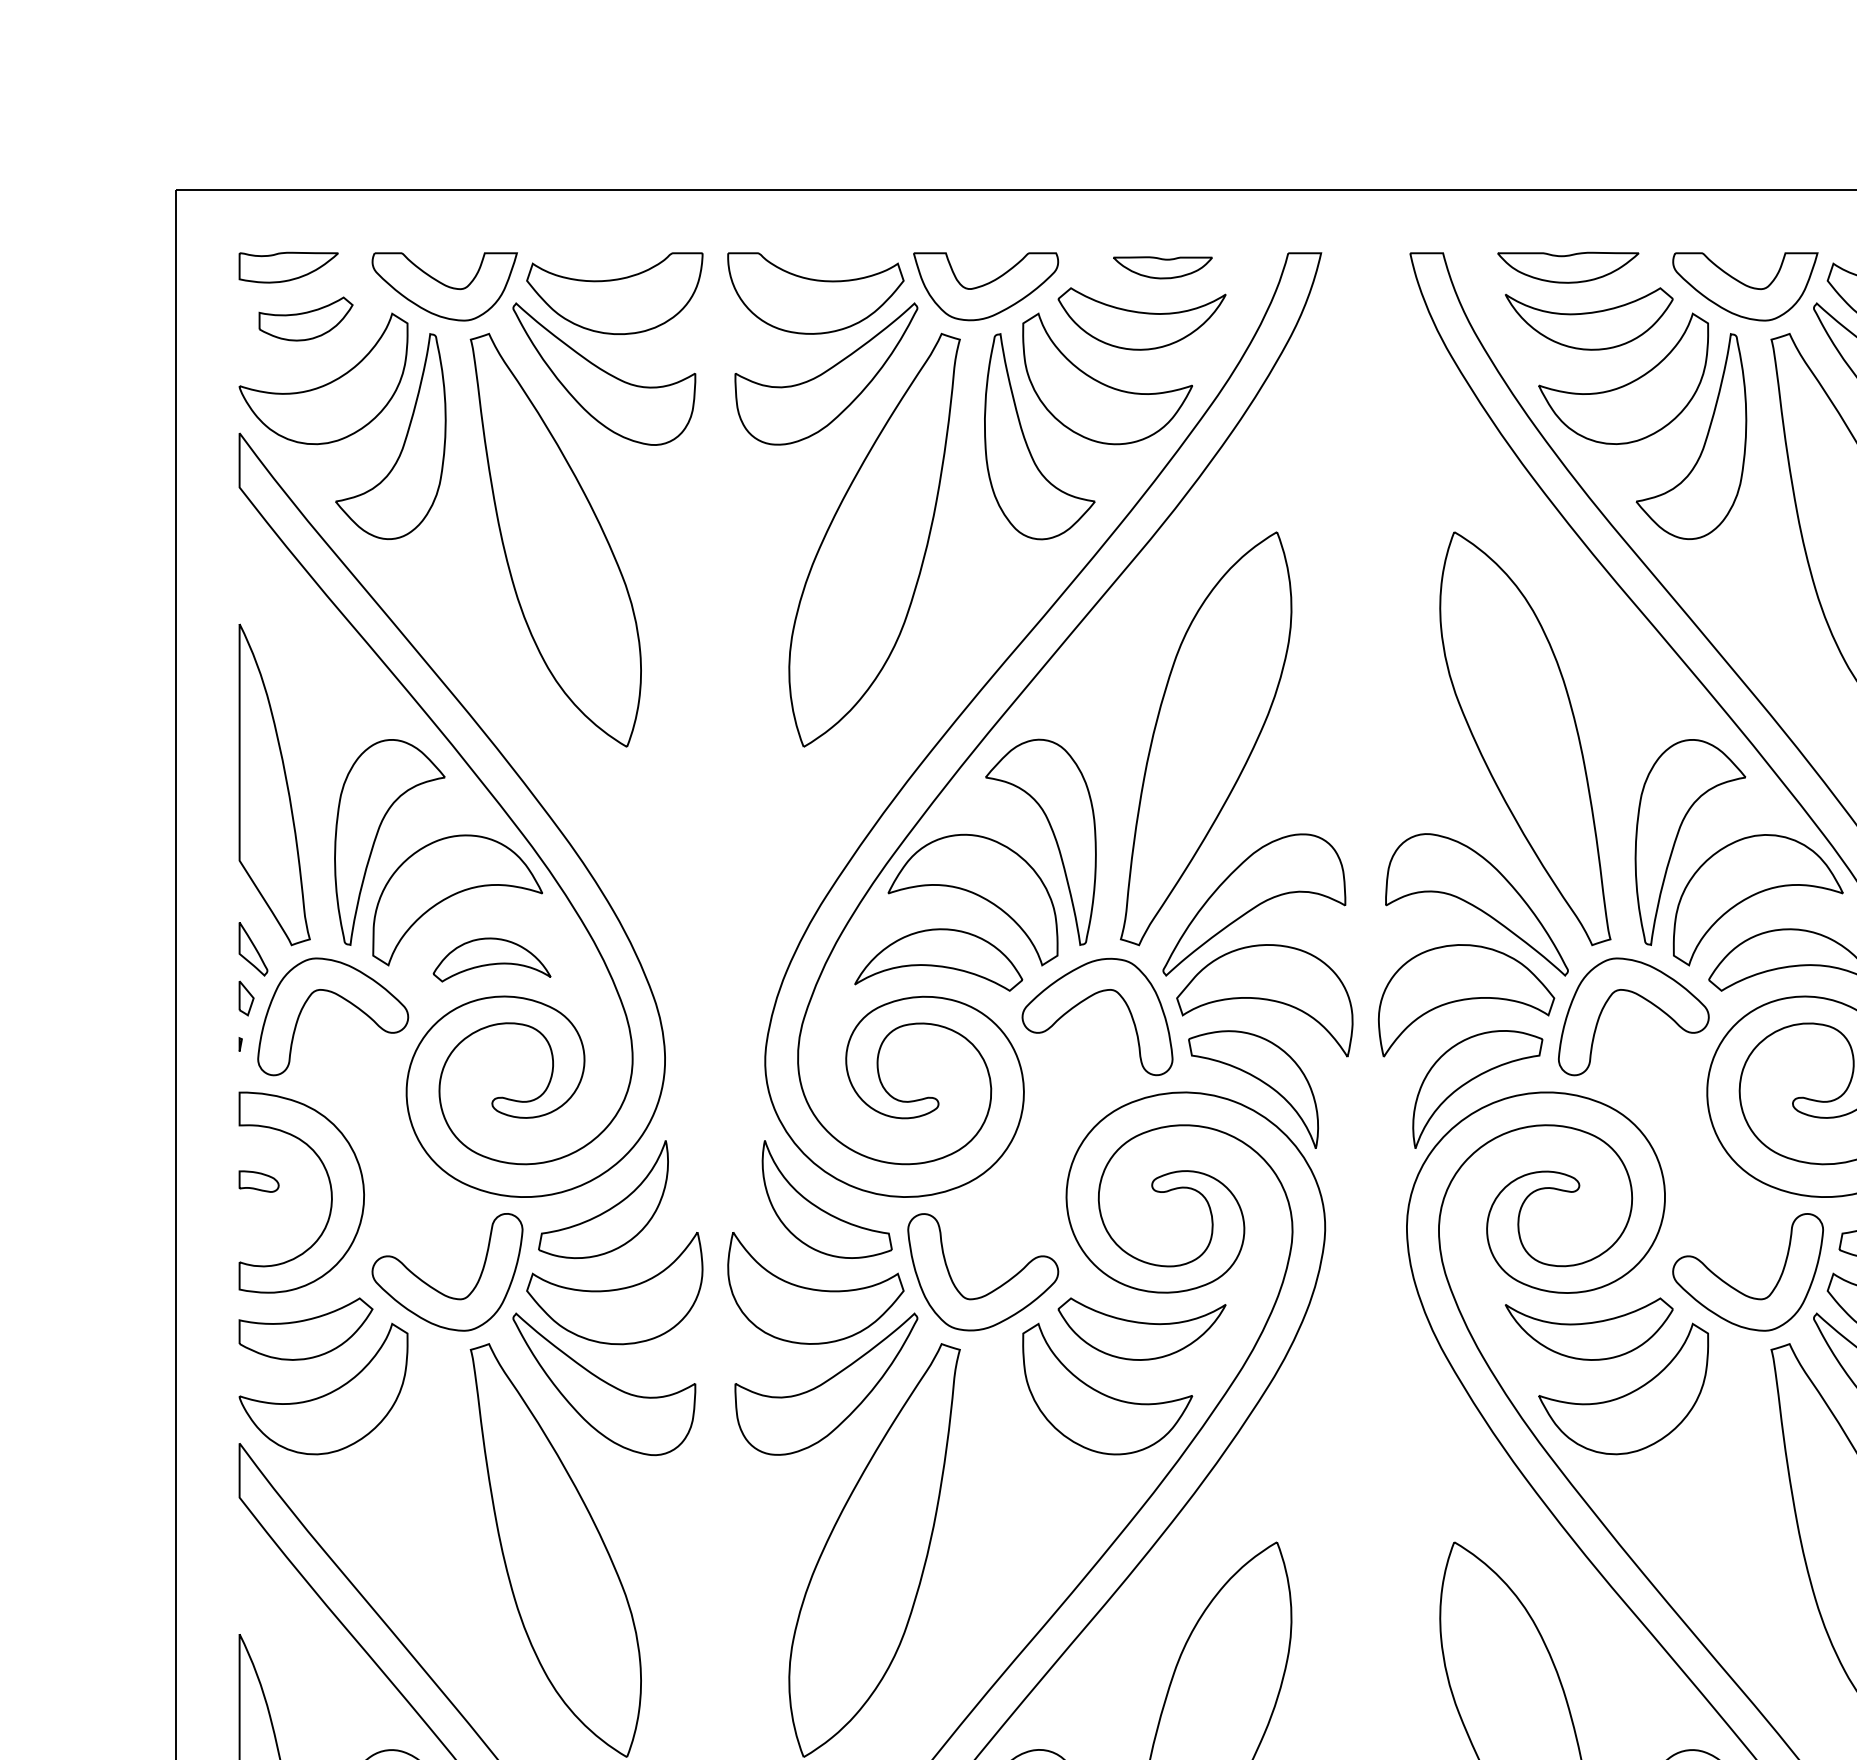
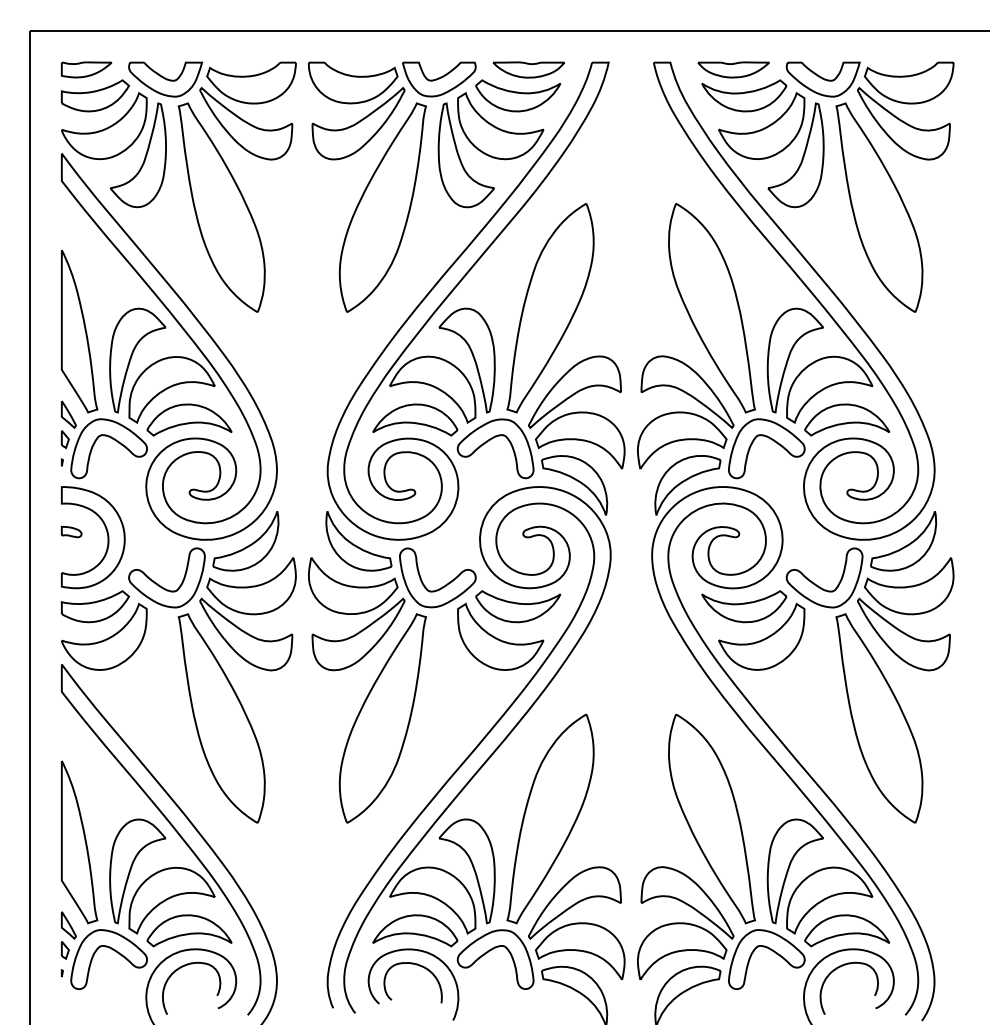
part: (1162, 266) -> (528, 69), size x1.43
part: (306, 318) -> (95, 95), size x1.43
part: (492, 958) -> (189, 419), size x1.43

